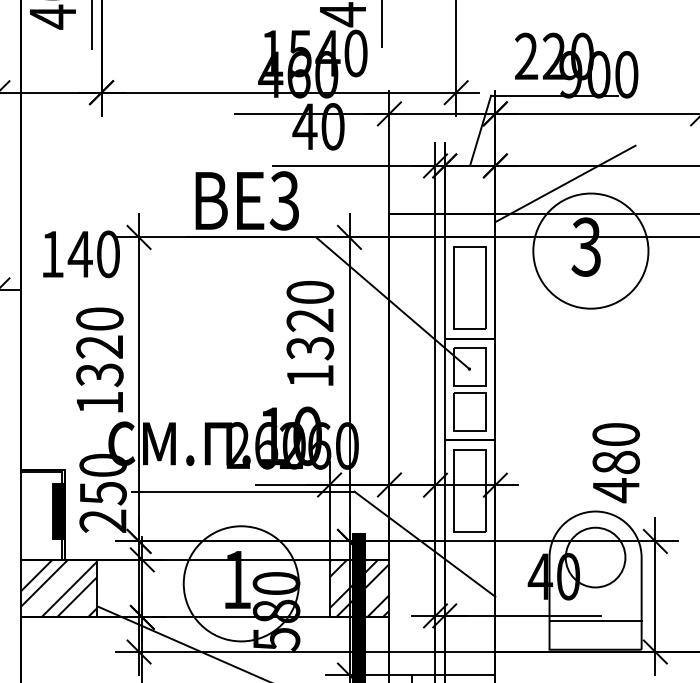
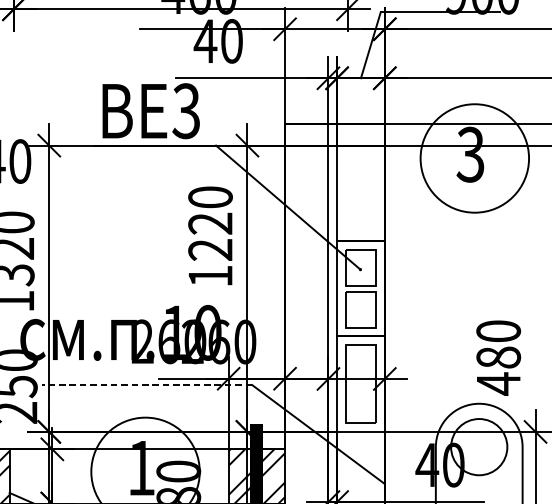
line: (565, 183) -> (450, 94), removed
part: (469, 287) -> (360, 192), removed
text: (310, 348) -> (210, 250), 1320 -> 1220
line: (242, 491) -> (146, 384), solid -> dashed

